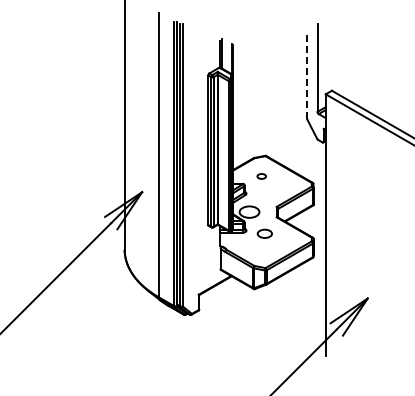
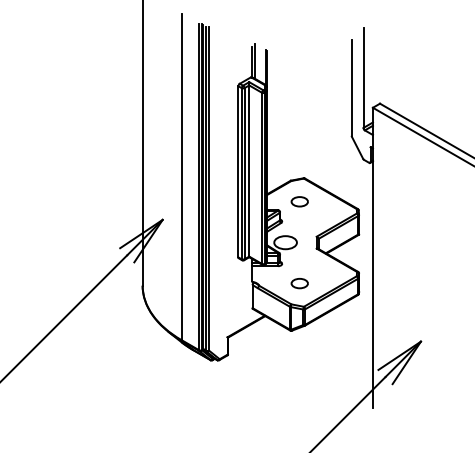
line: (307, 76) -> (352, 87), dashed -> solid
part: (261, 176) -> (299, 201), size x1.67
part: (264, 233) -> (299, 283), moved

